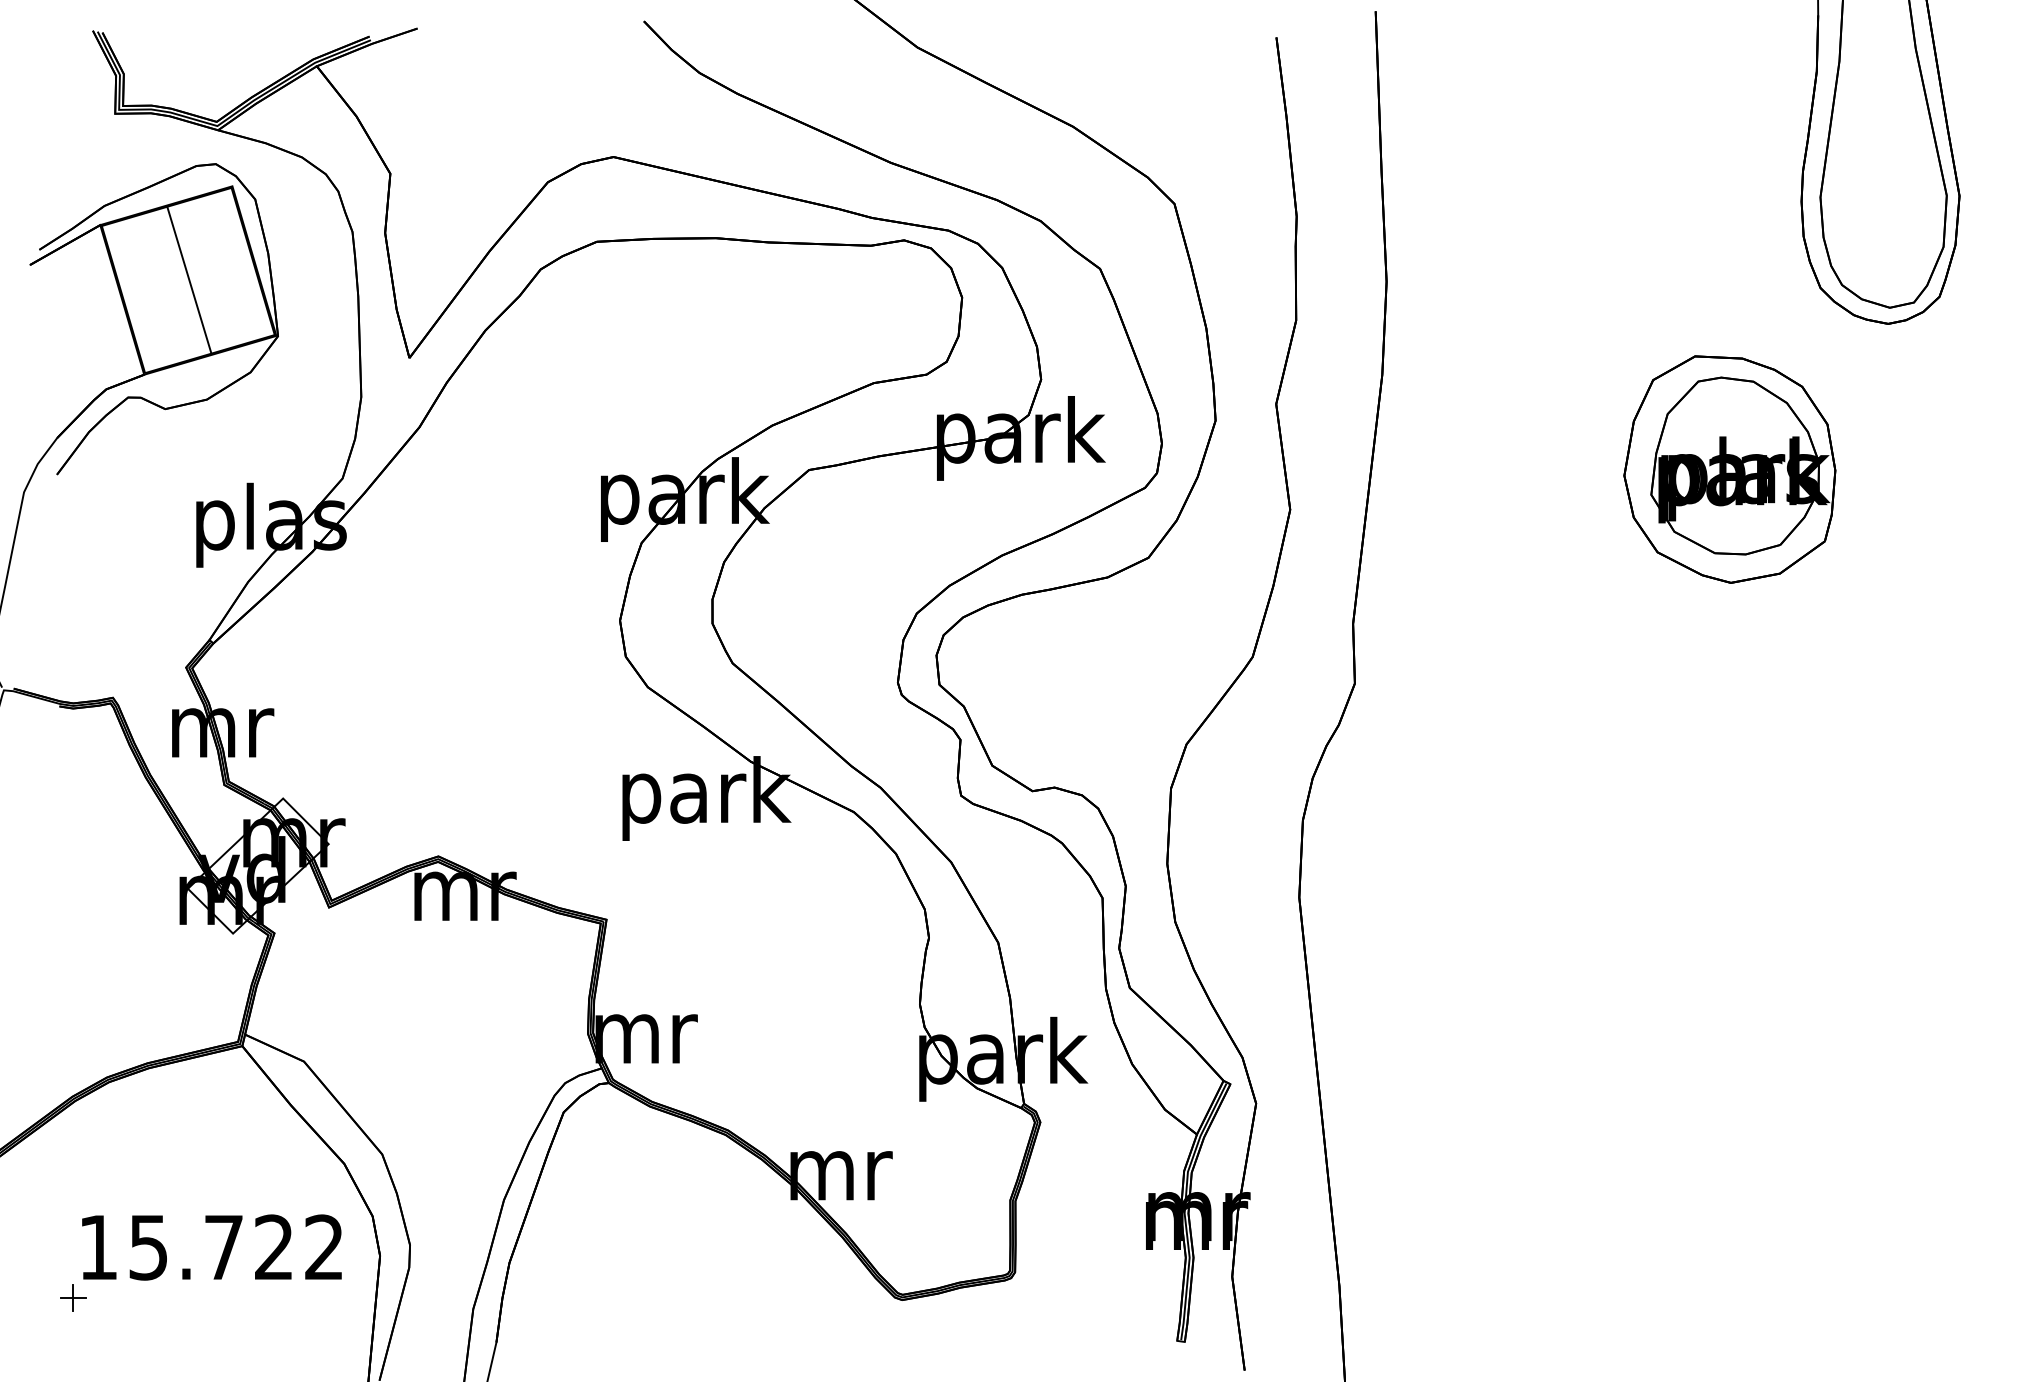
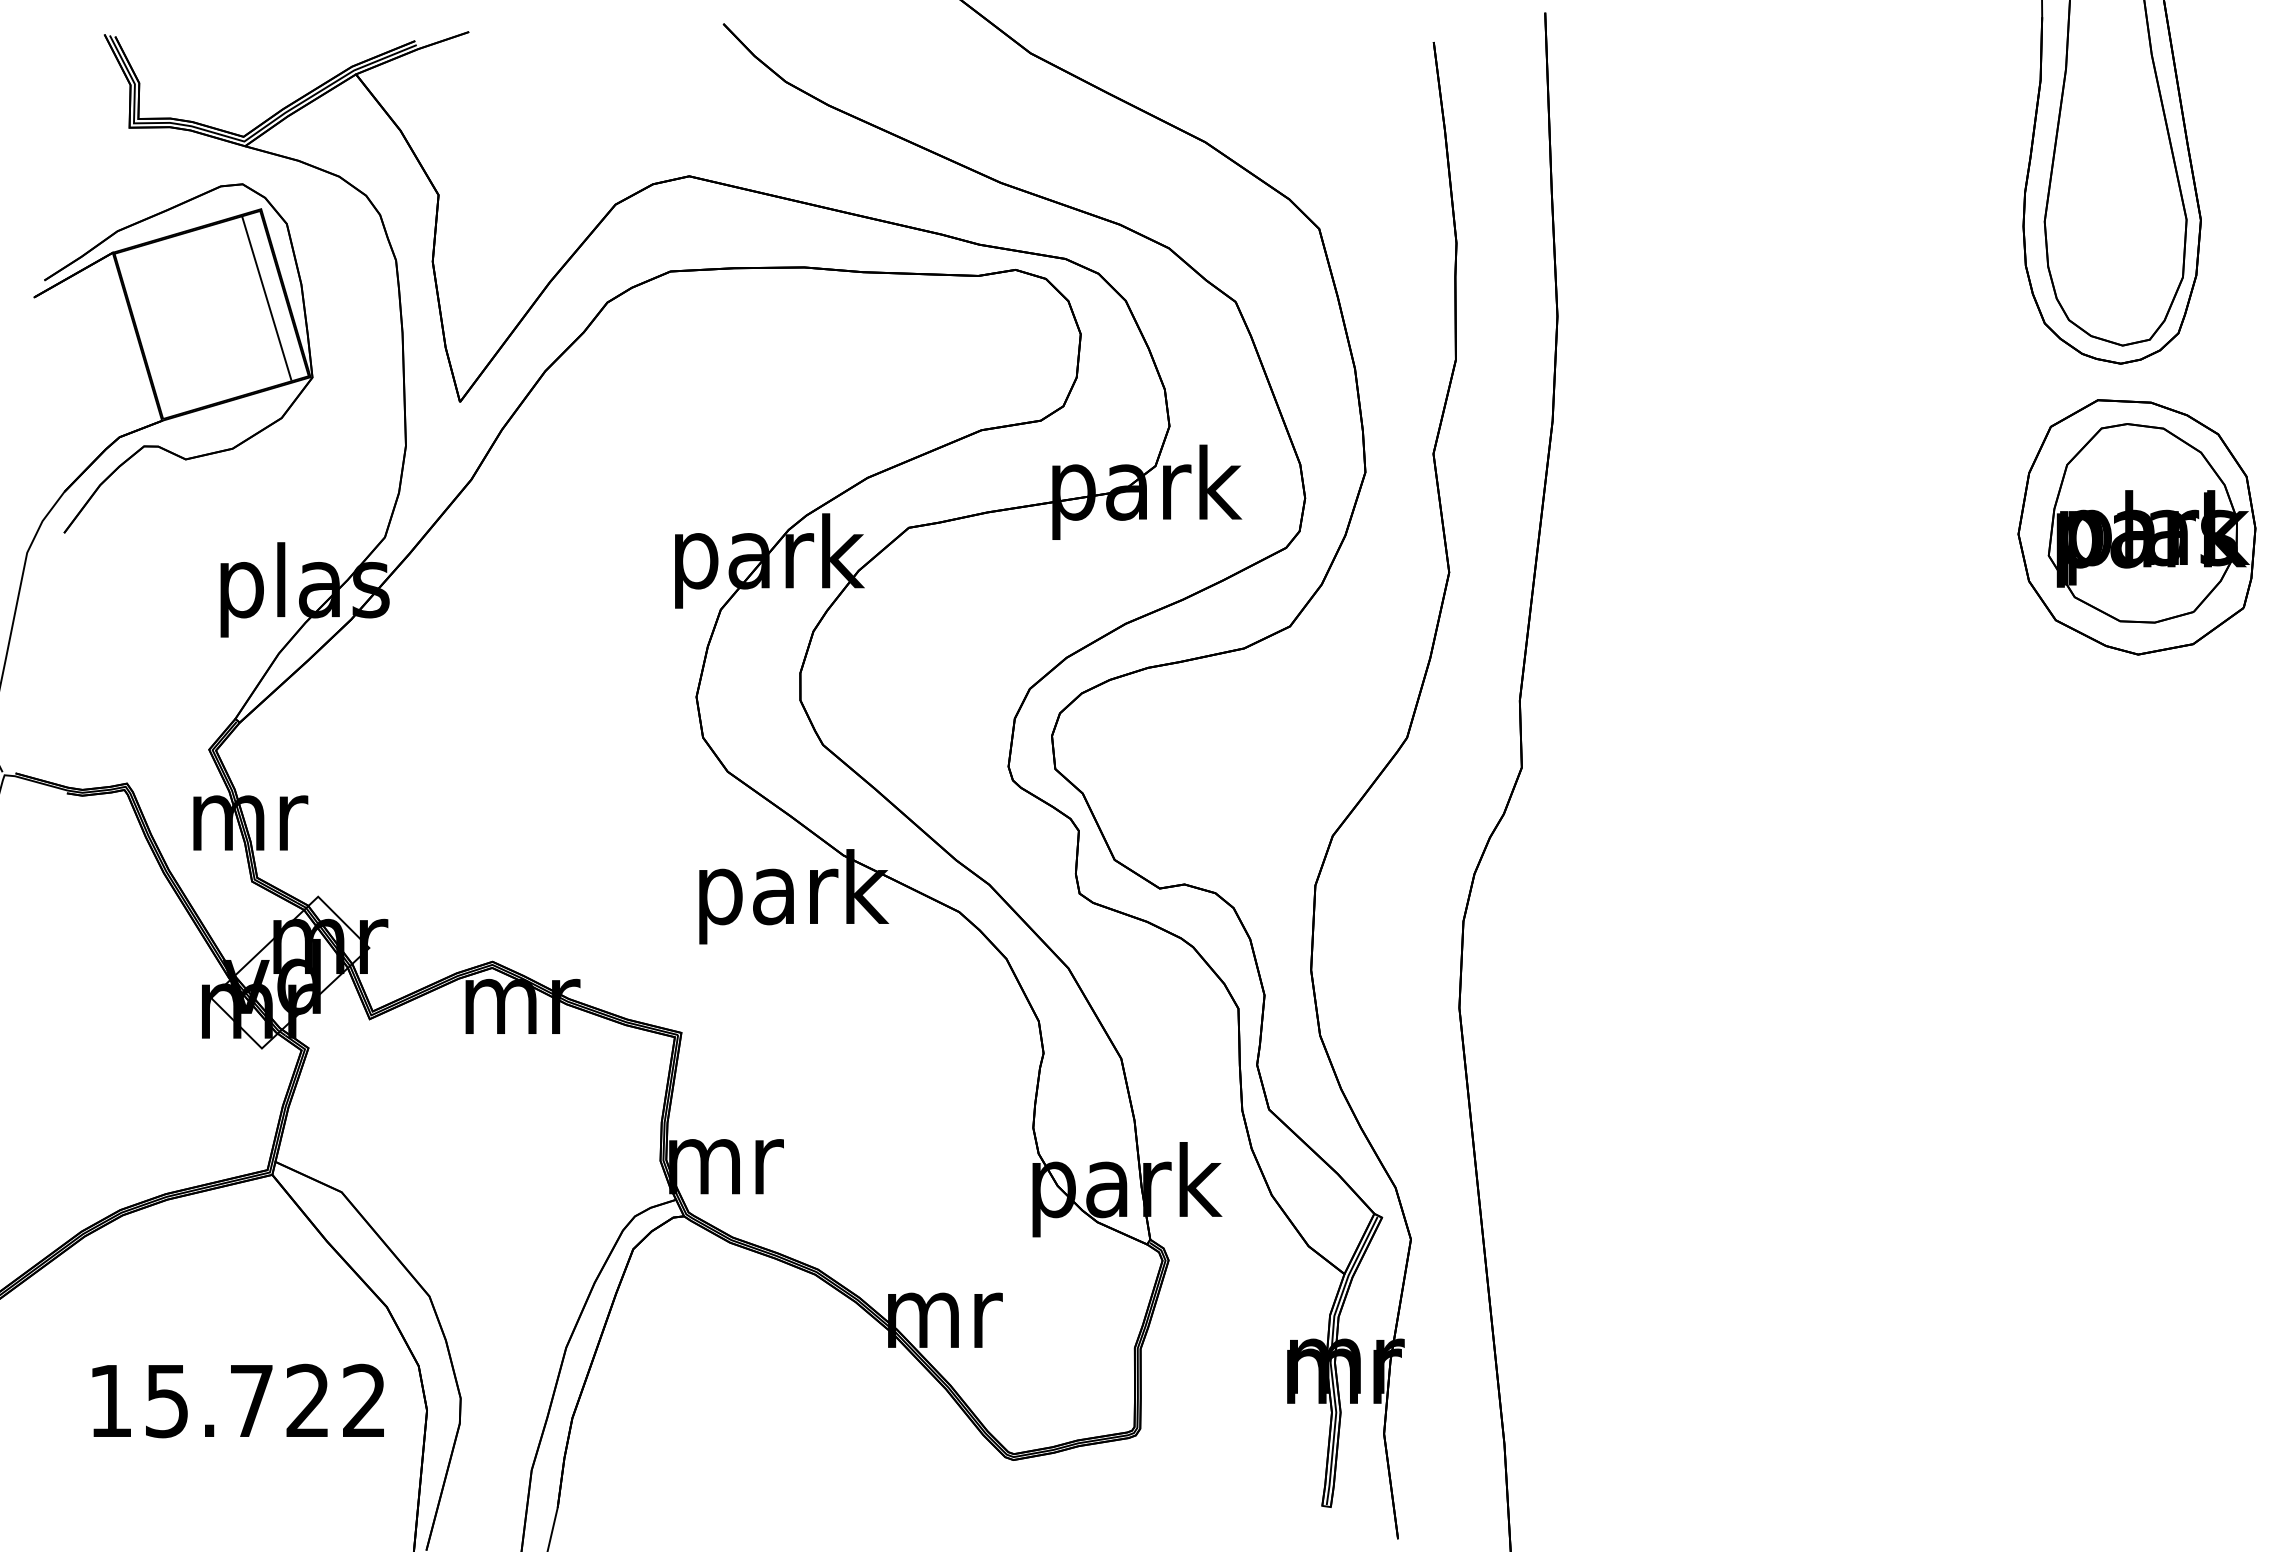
line: (189, 280) -> (266, 298), moved
part: (1729, 469) -> (2136, 527), moved
part: (73, 1297) -> (82, 1457), removed

